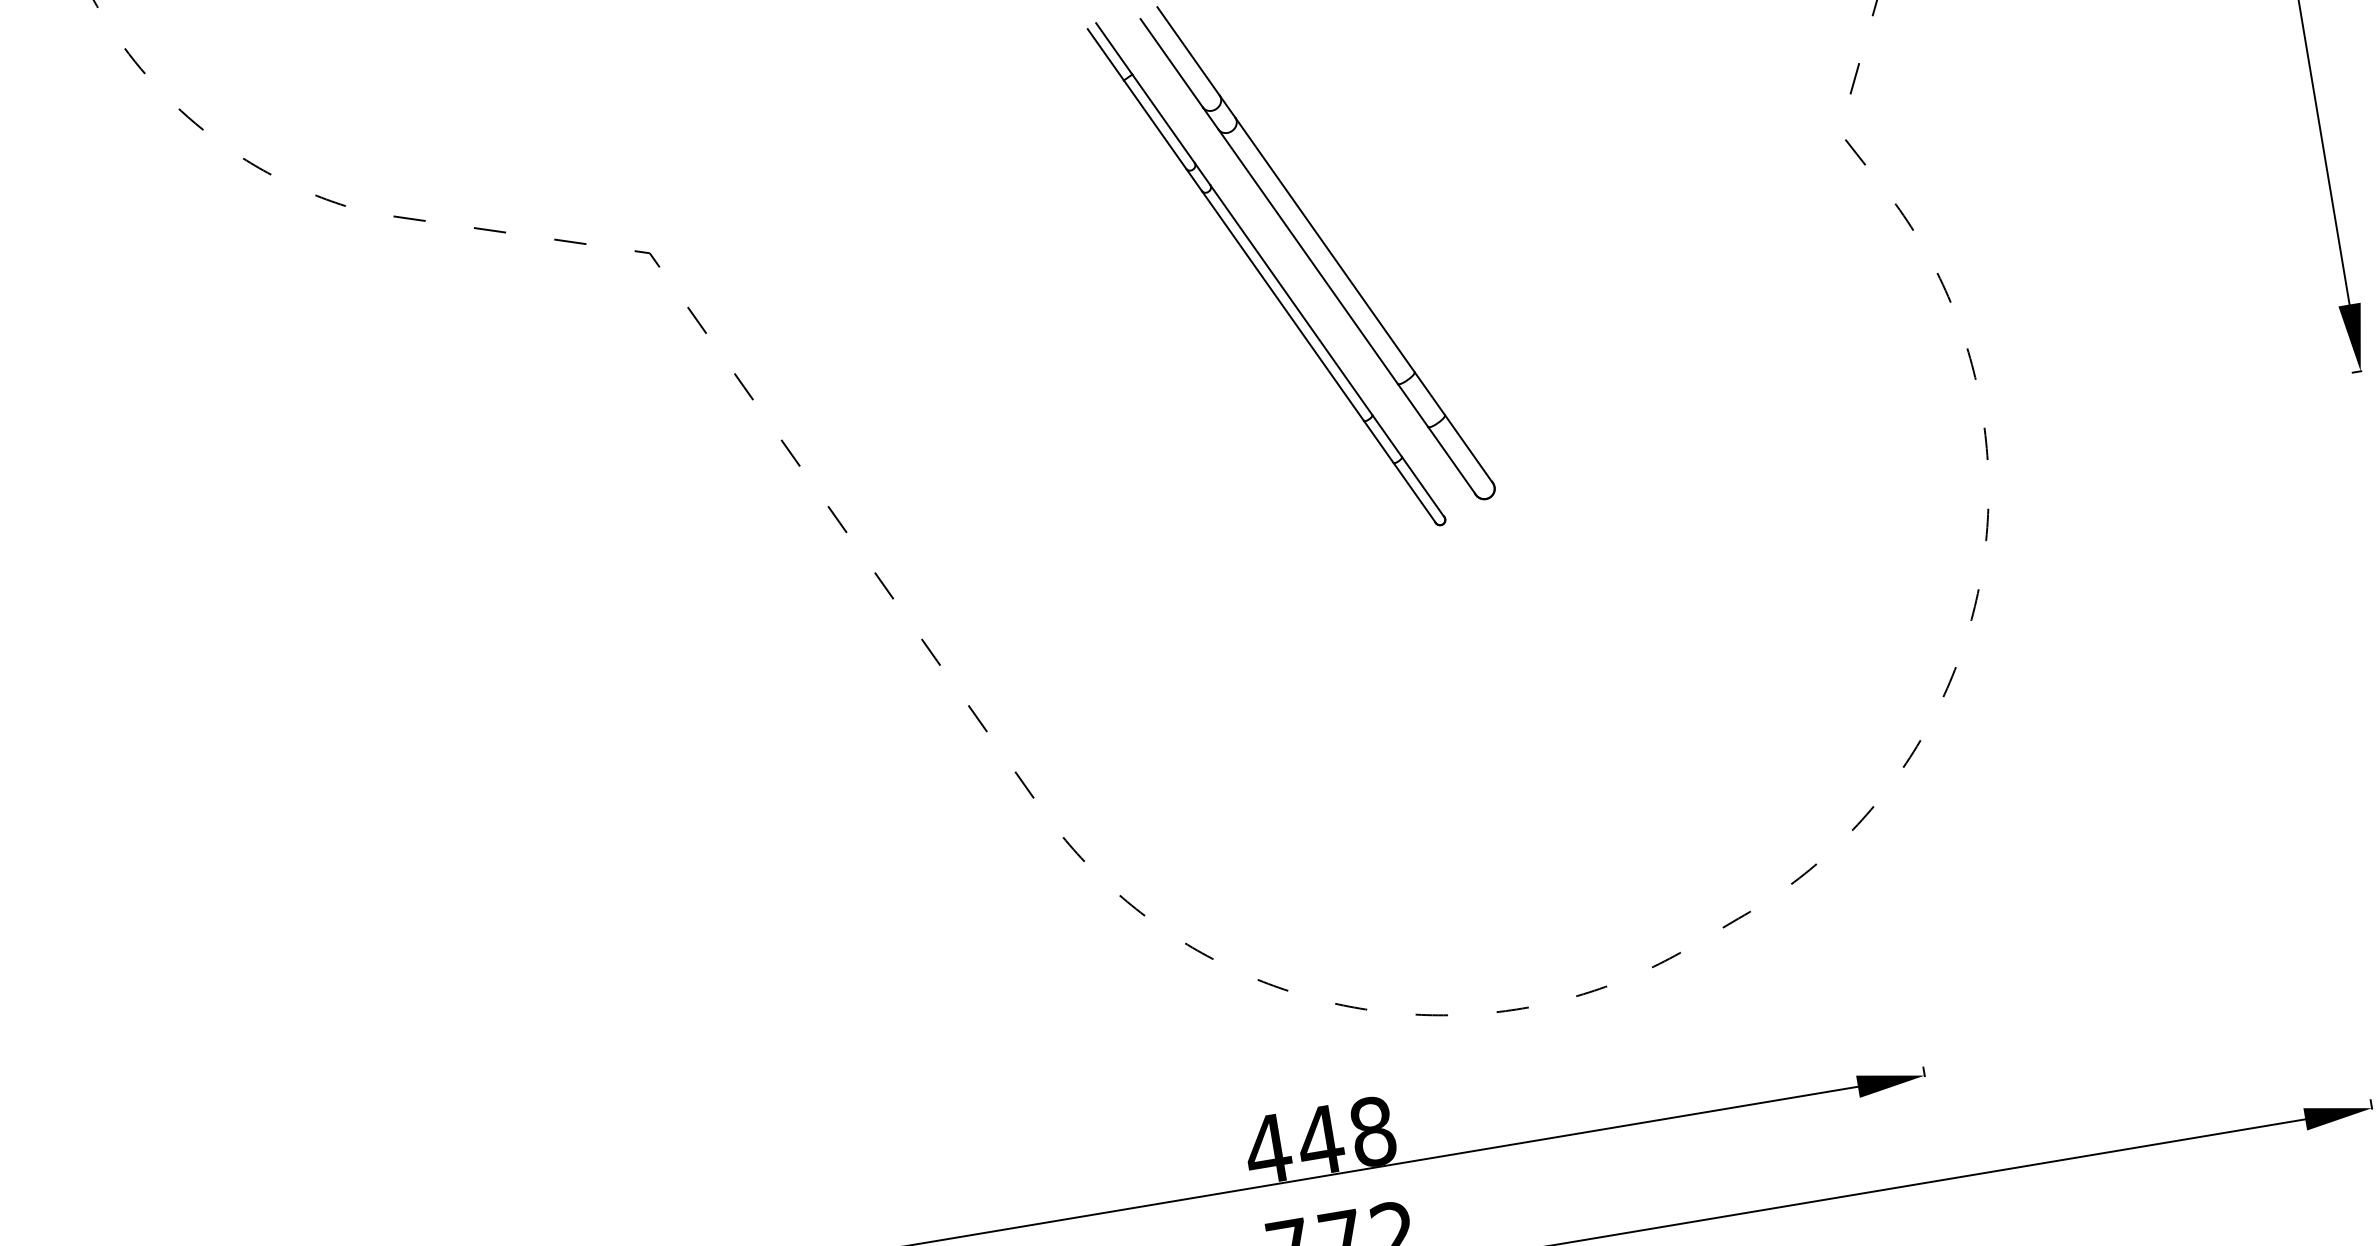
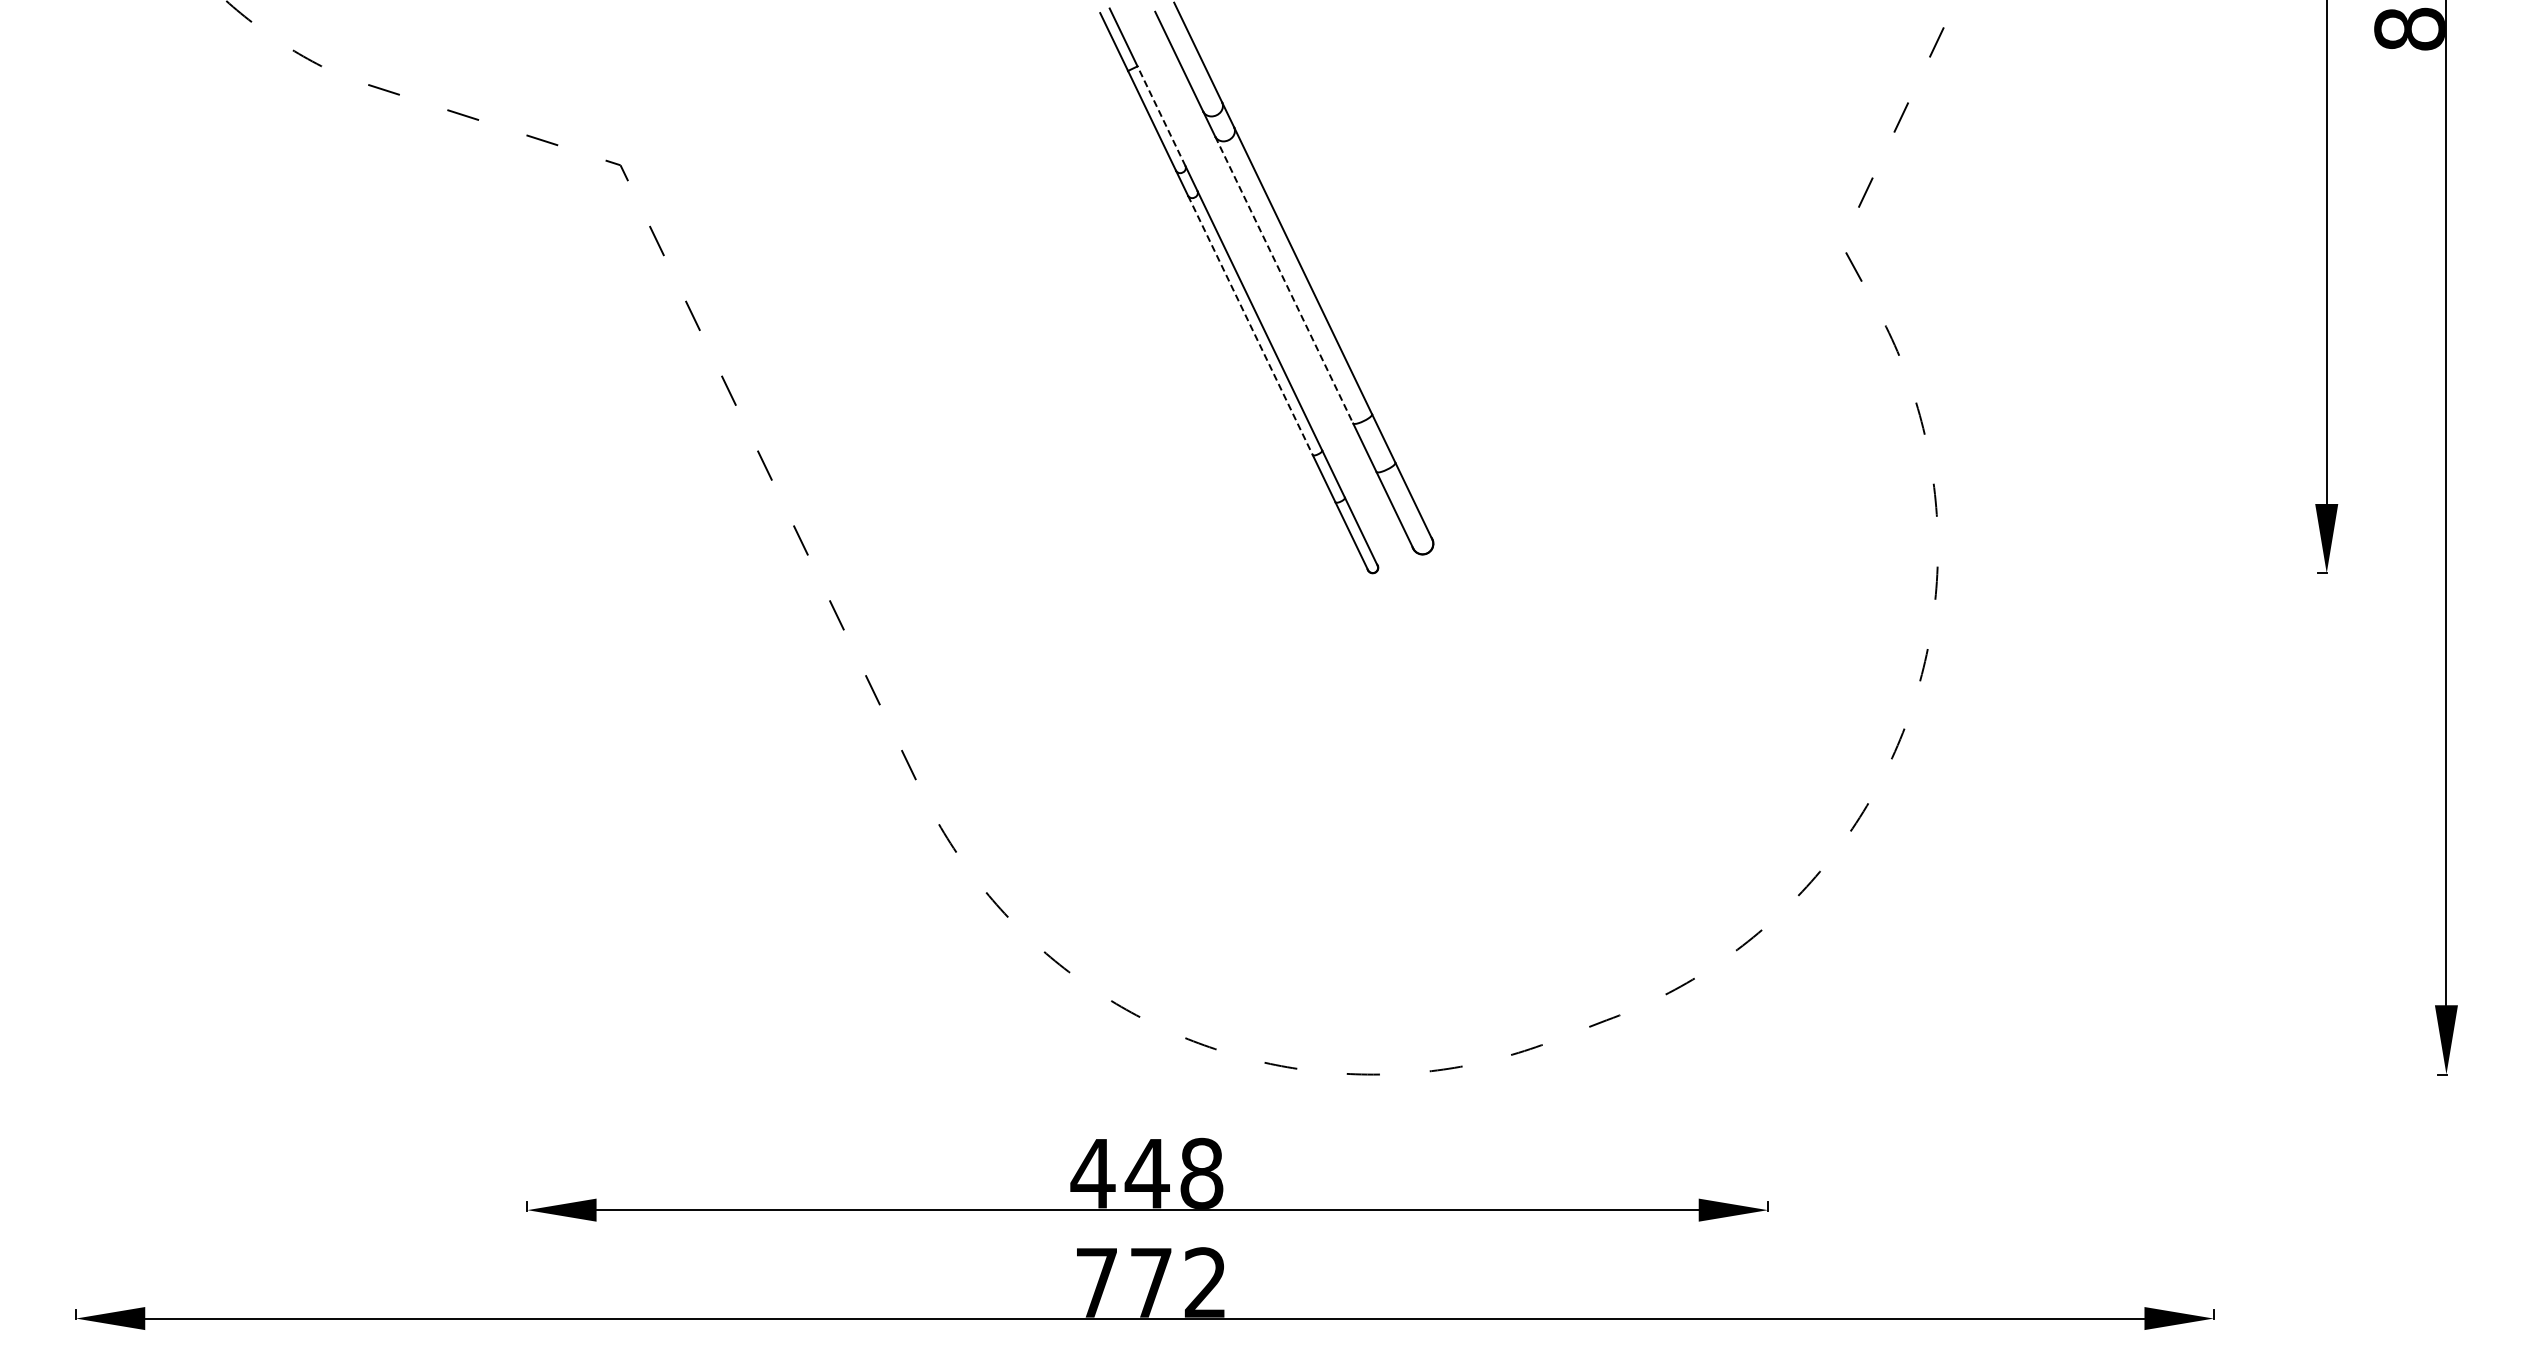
line: (1163, 117) -> (1161, 115), solid -> dashed
line: (1308, 257) -> (1284, 280), solid -> dashed
line: (1283, 306) -> (1250, 325), solid -> dashed

